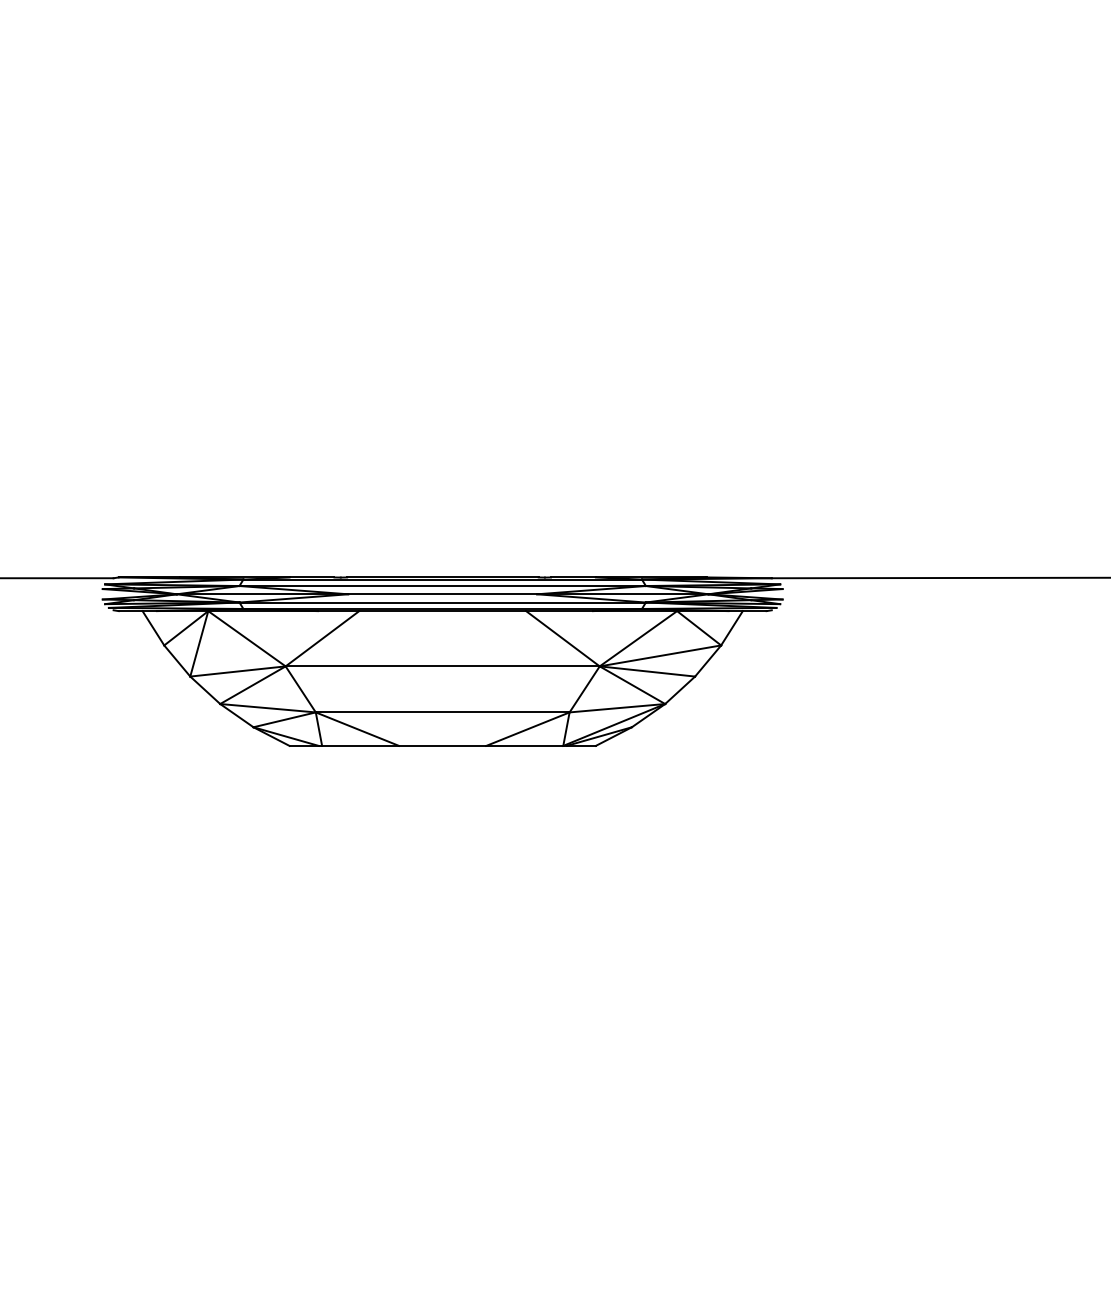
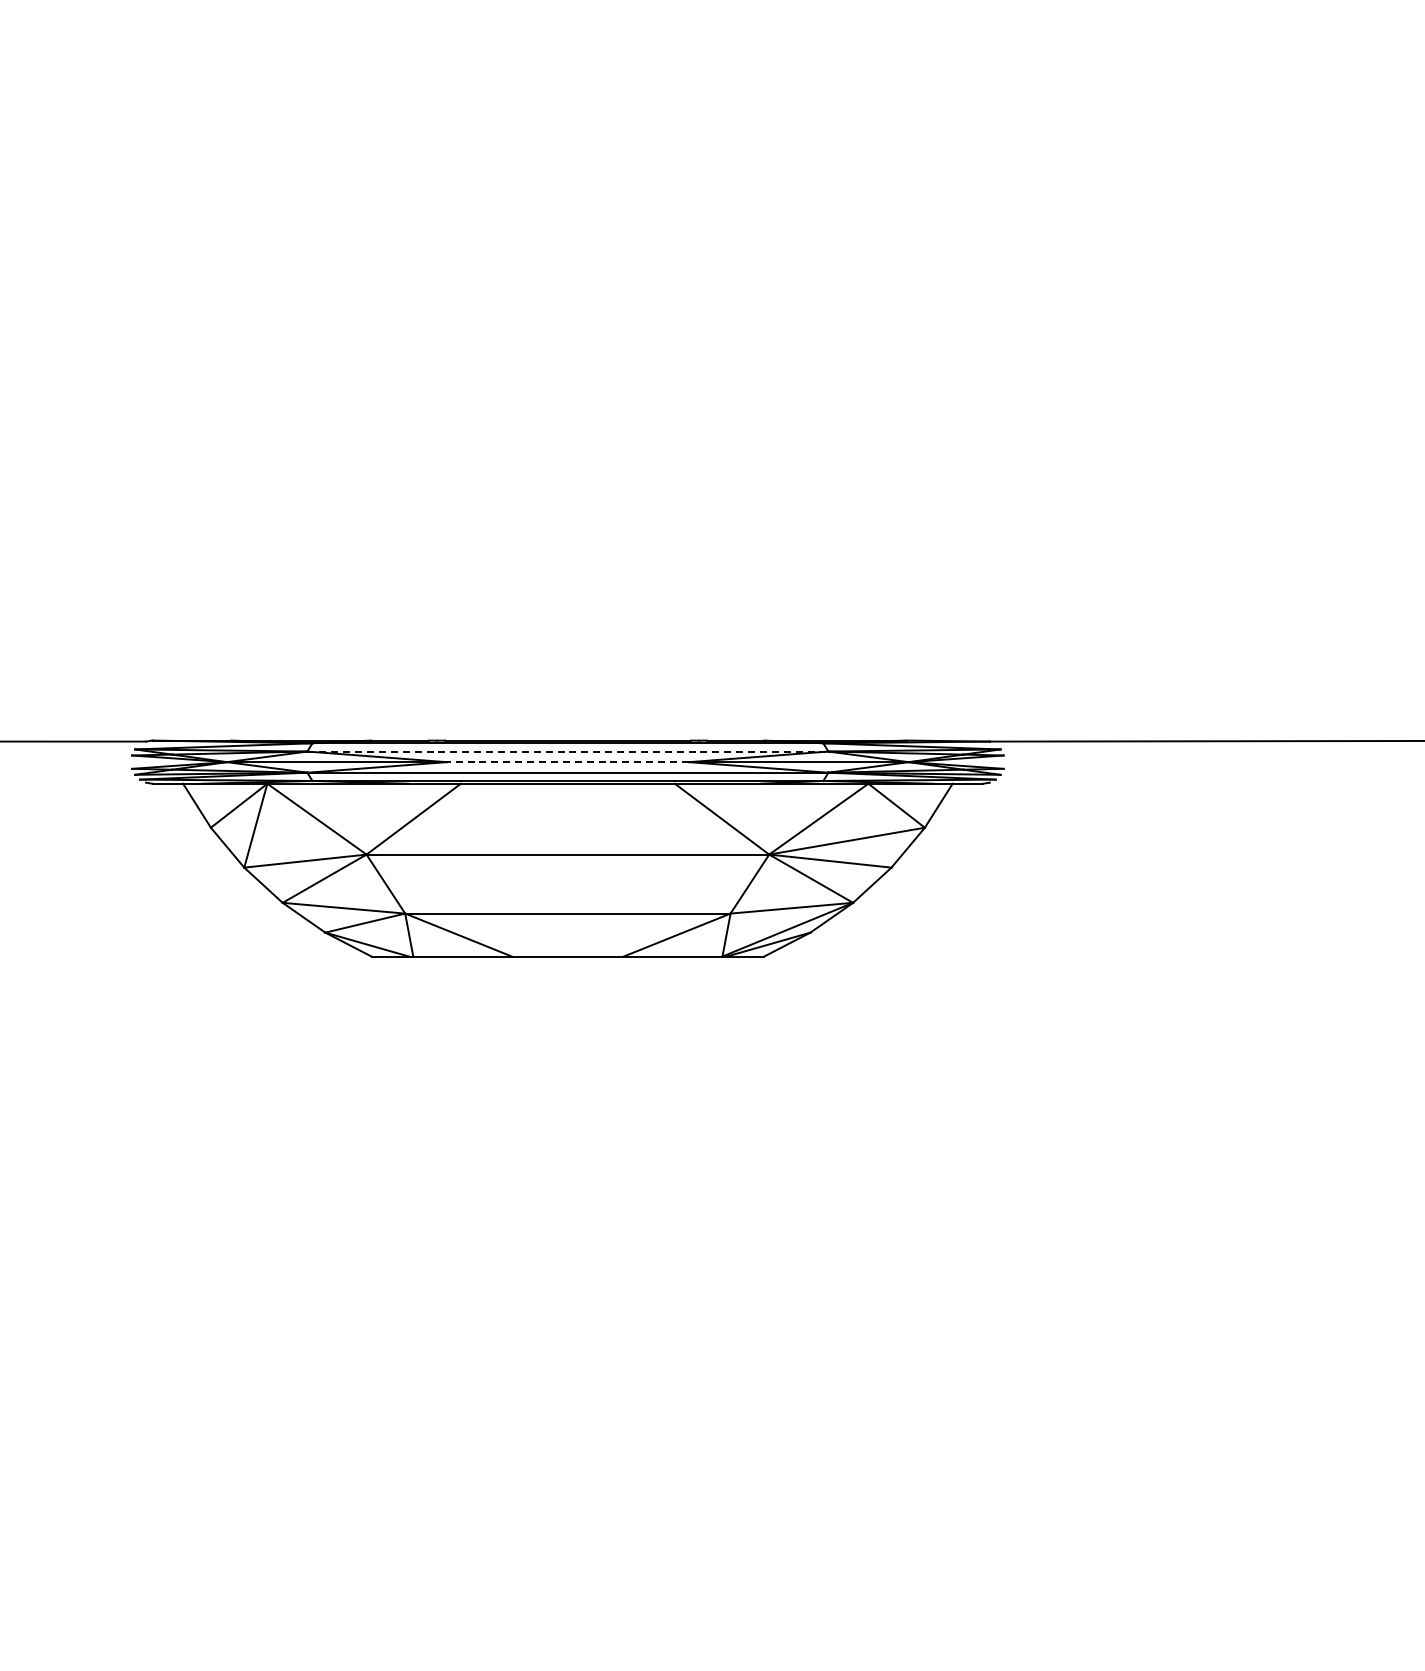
line: (443, 585) -> (568, 751), solid -> dashed
line: (442, 594) -> (567, 762), solid -> dashed

